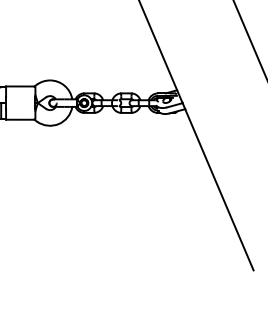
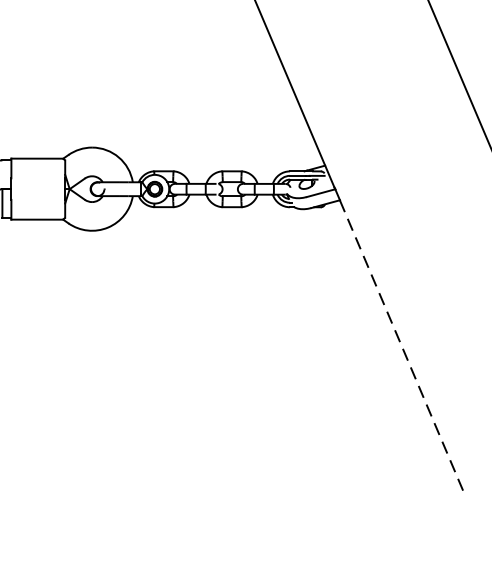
line: (219, 189) -> (402, 347), solid -> dashed

